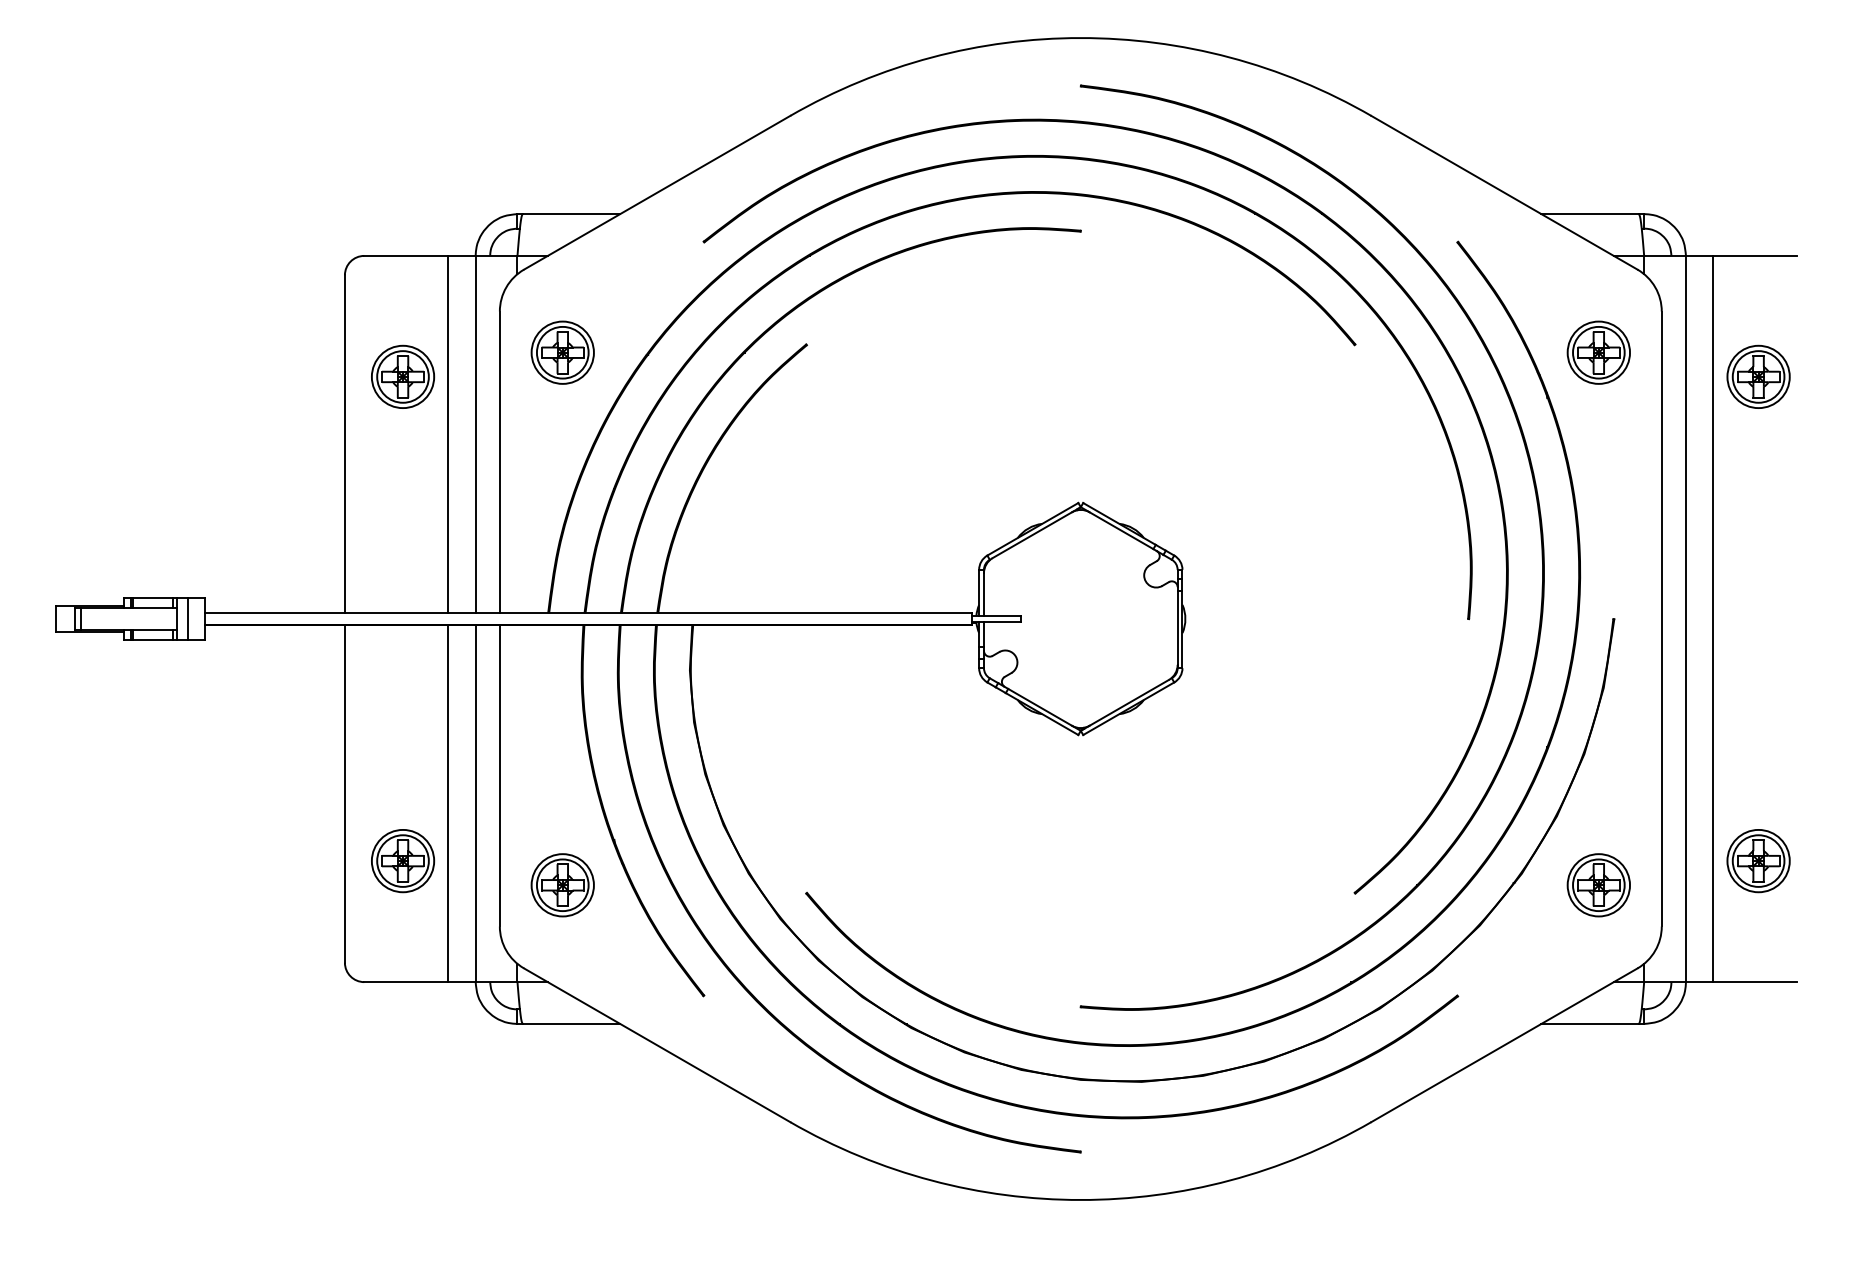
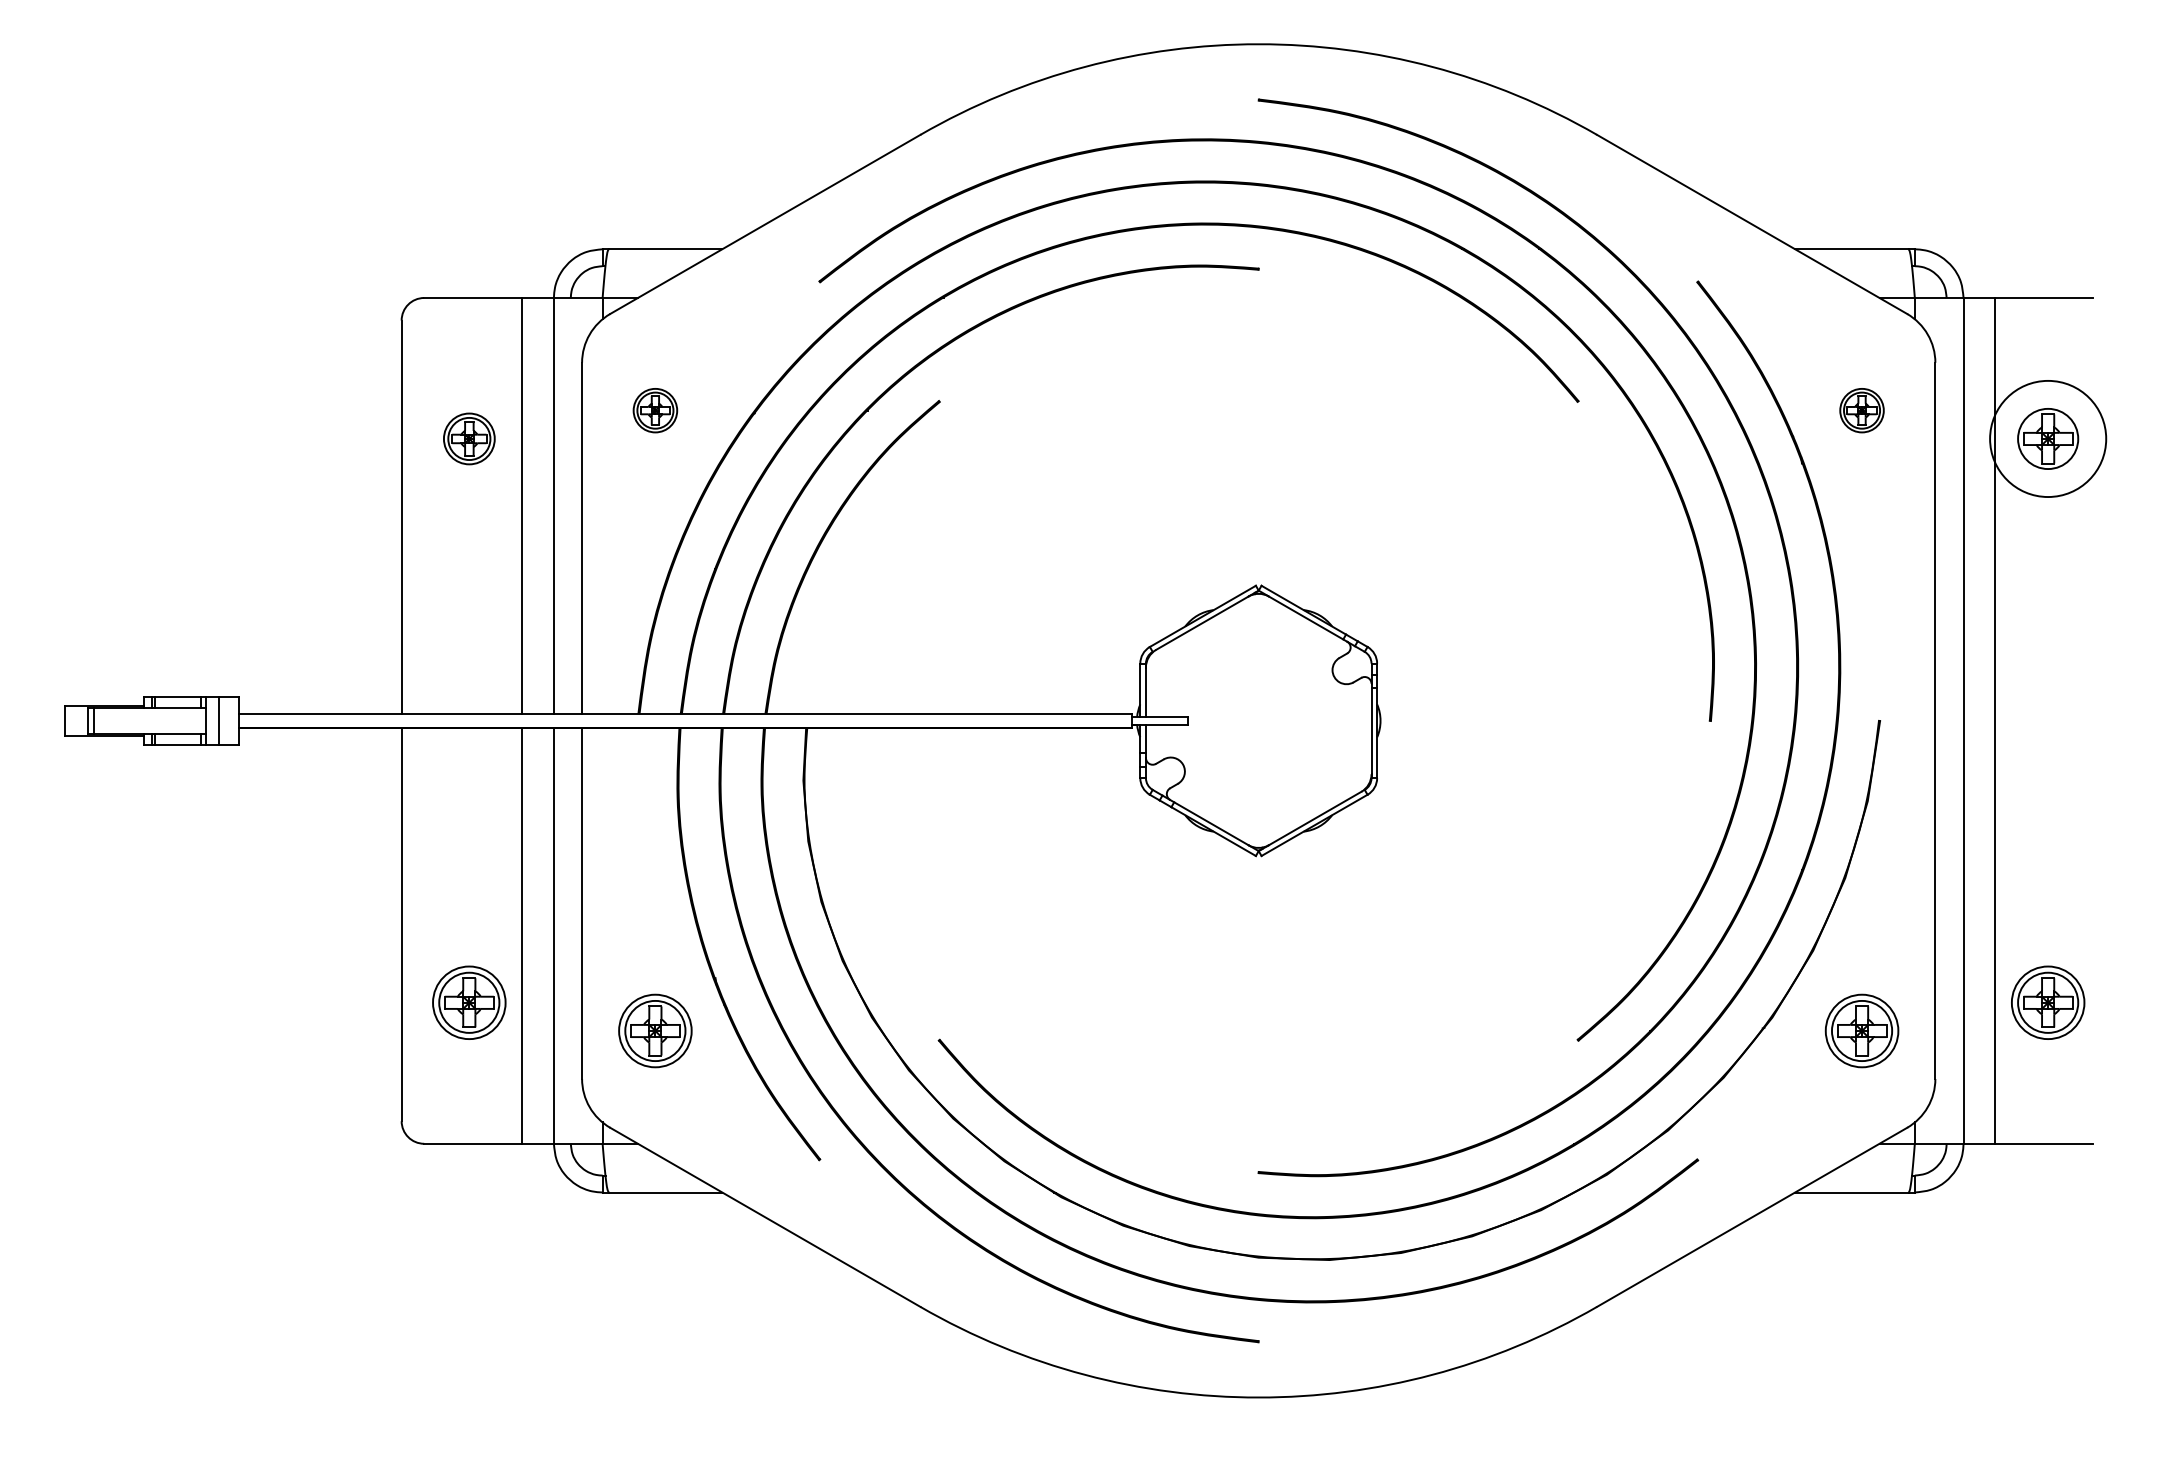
part: (562, 352) -> (655, 410), size x0.6
part: (1598, 352) -> (1861, 410), size x0.6
part: (403, 376) -> (469, 438), size x0.7
circle: (1758, 376) -> (2047, 438), size x1.6

